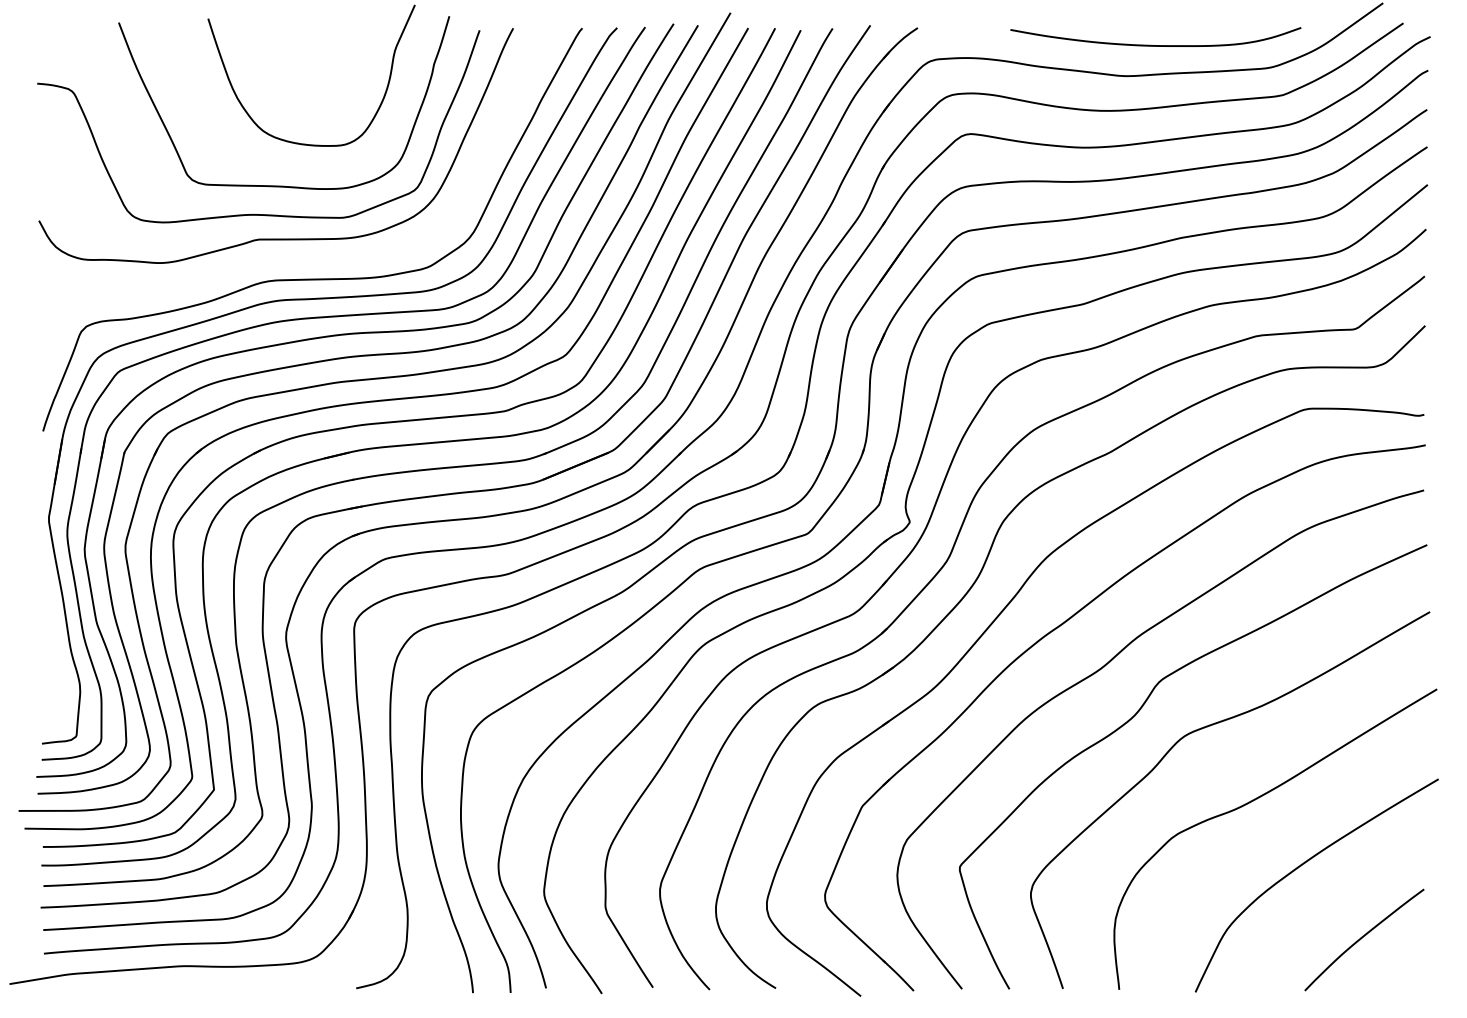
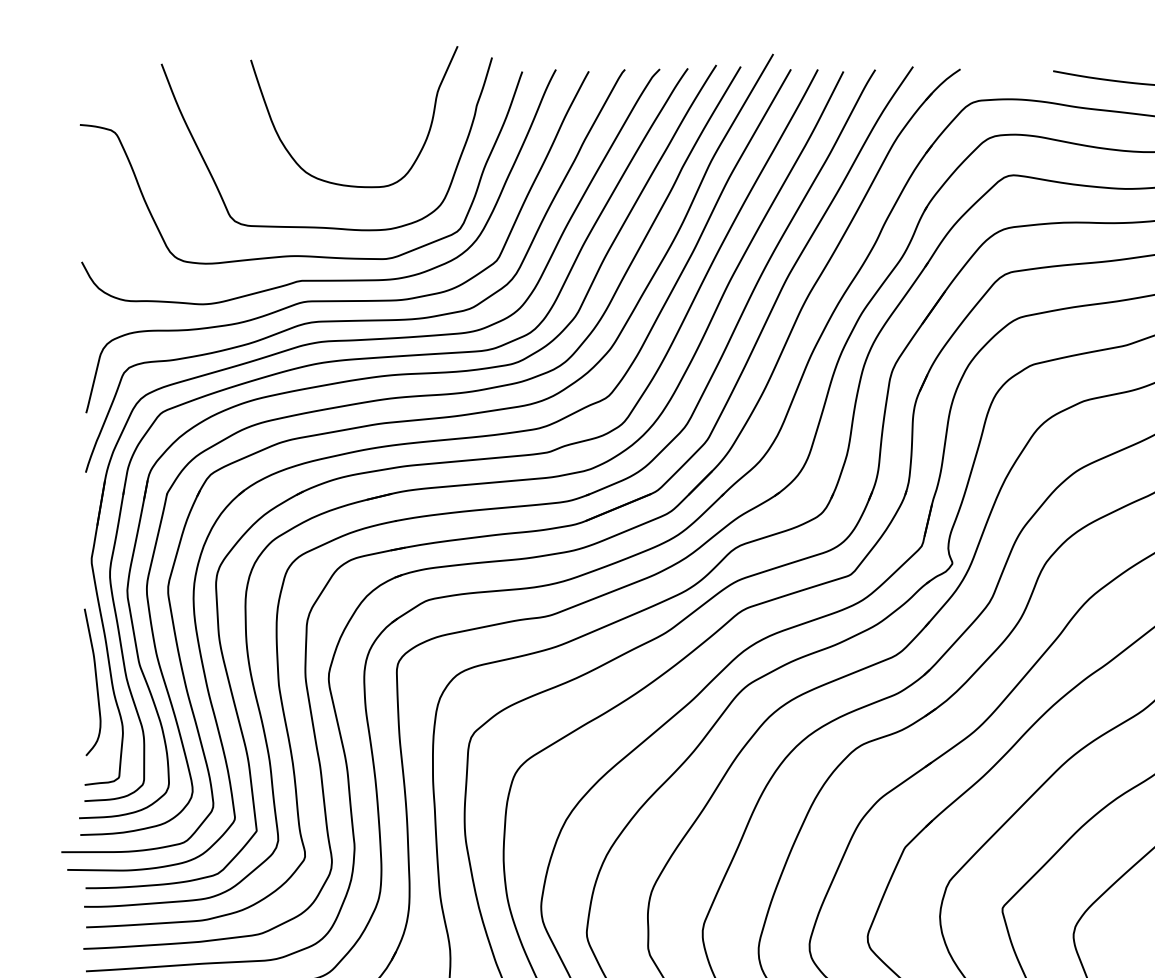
curve: (303, 258) -> (346, 299), added
curve: (52, 638) -> (95, 679), added

